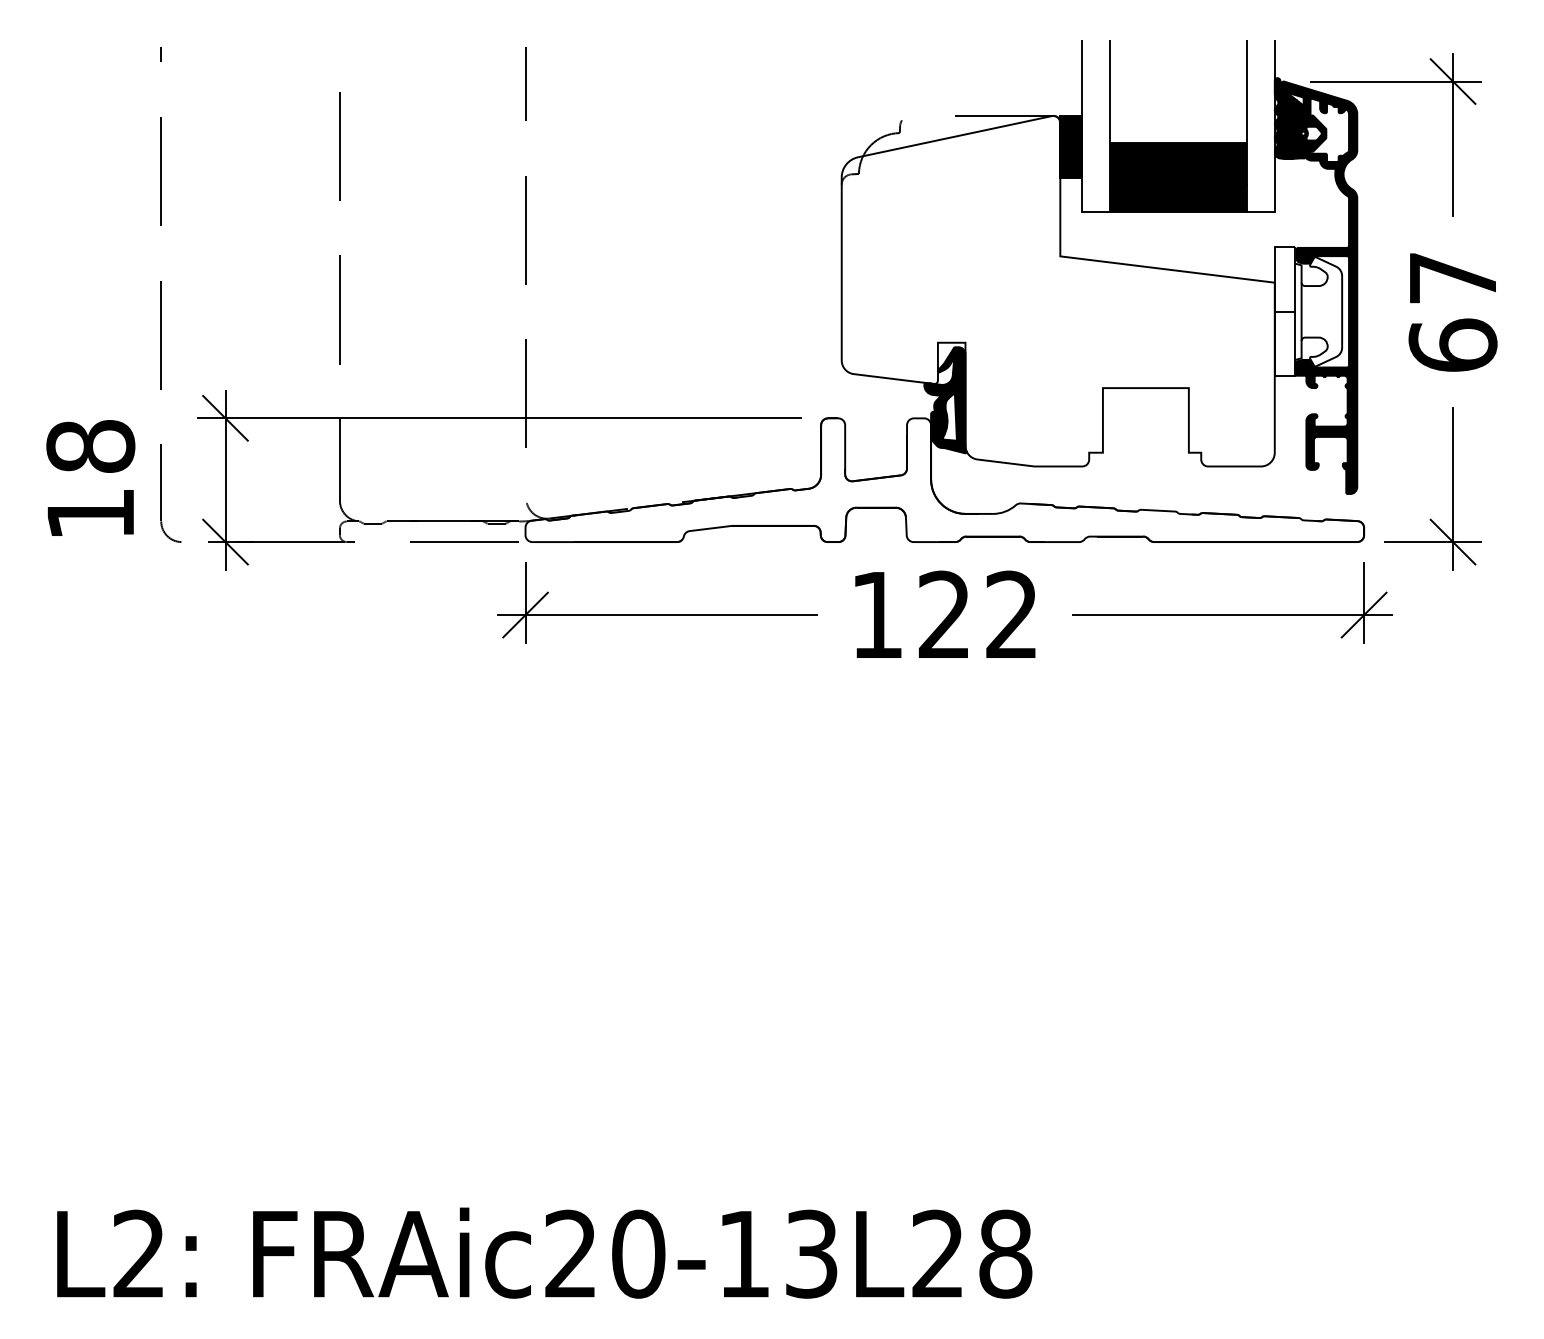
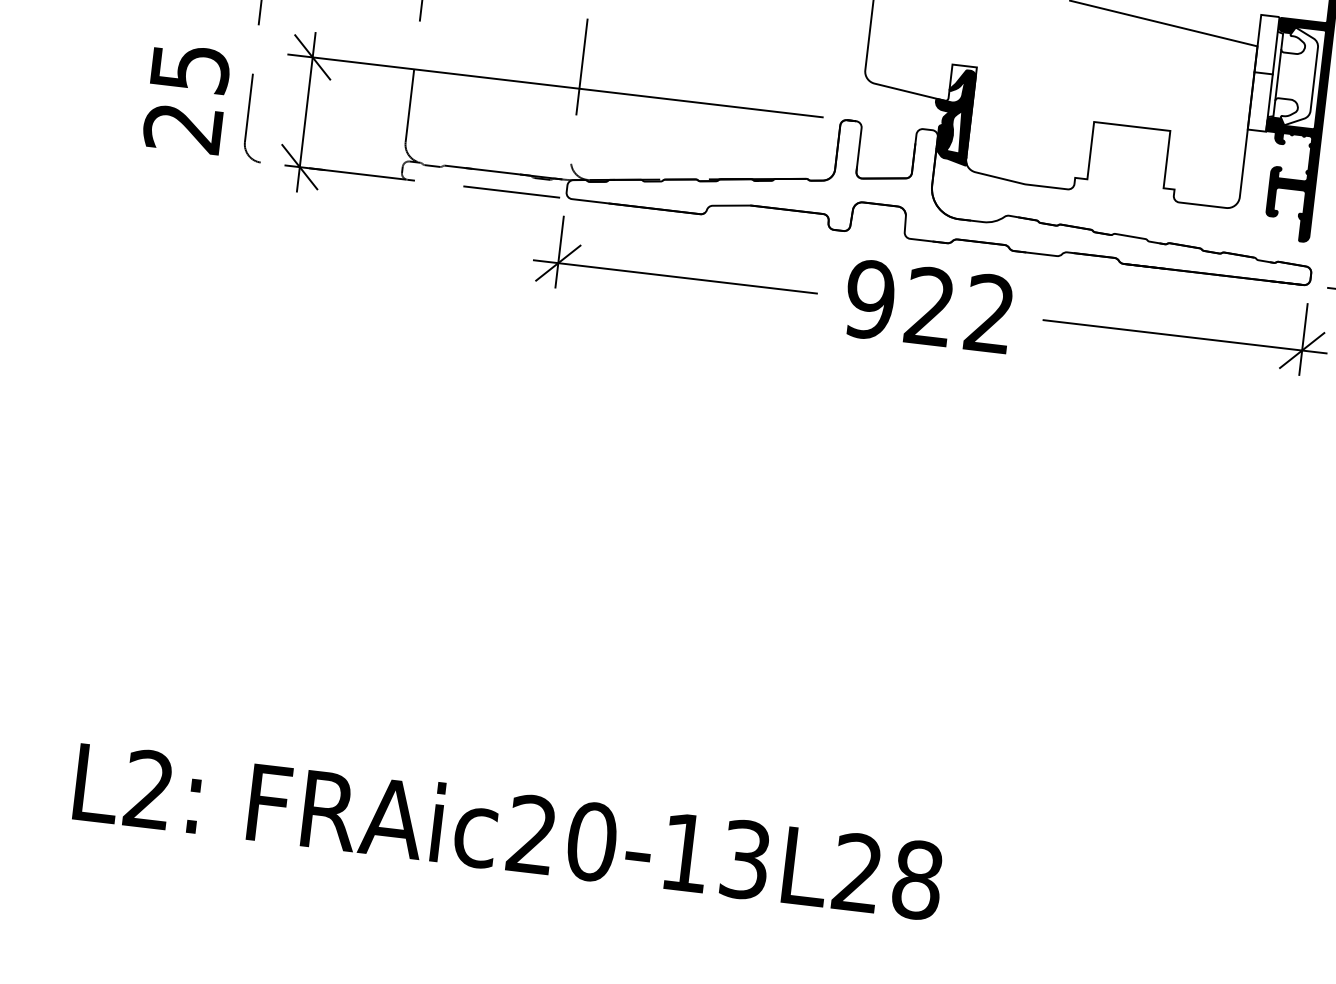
text: (90, 479) -> (186, 97), 18 -> 25
text: (876, 614) -> (869, 299), 122 -> 922

